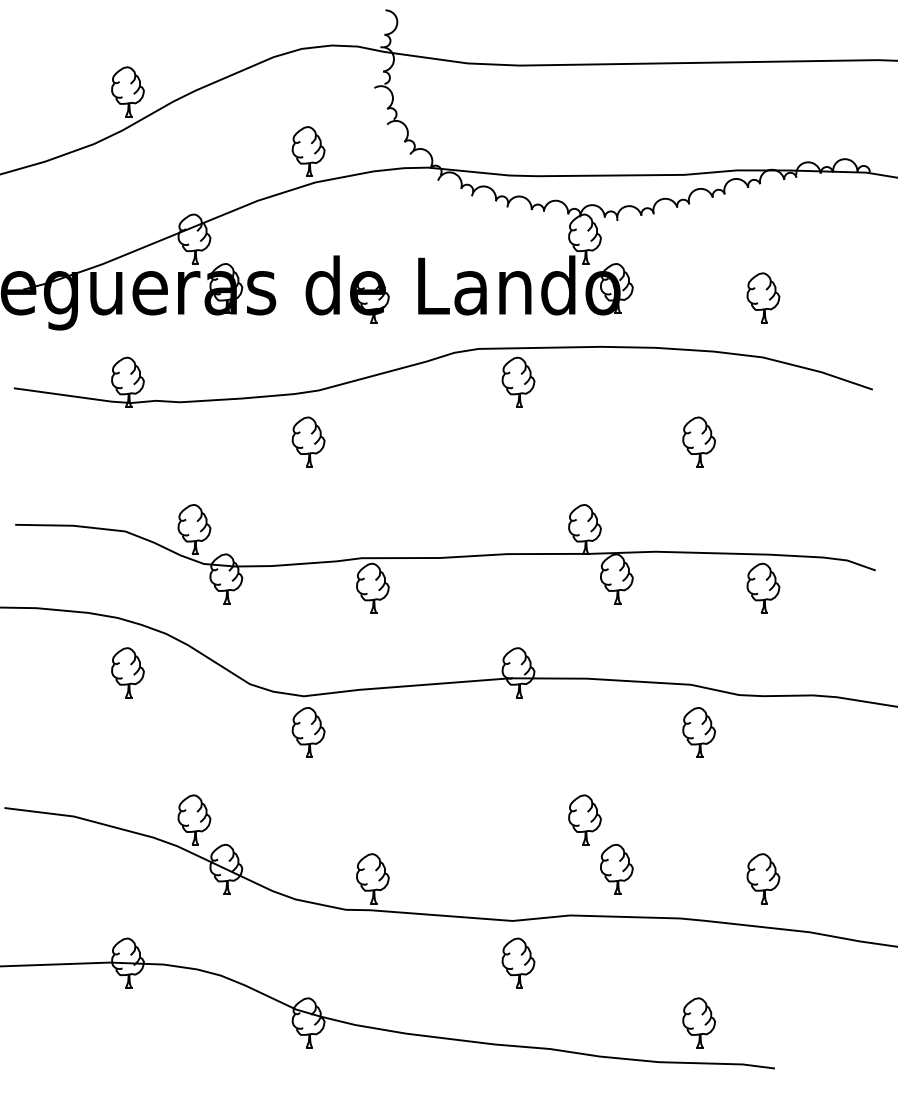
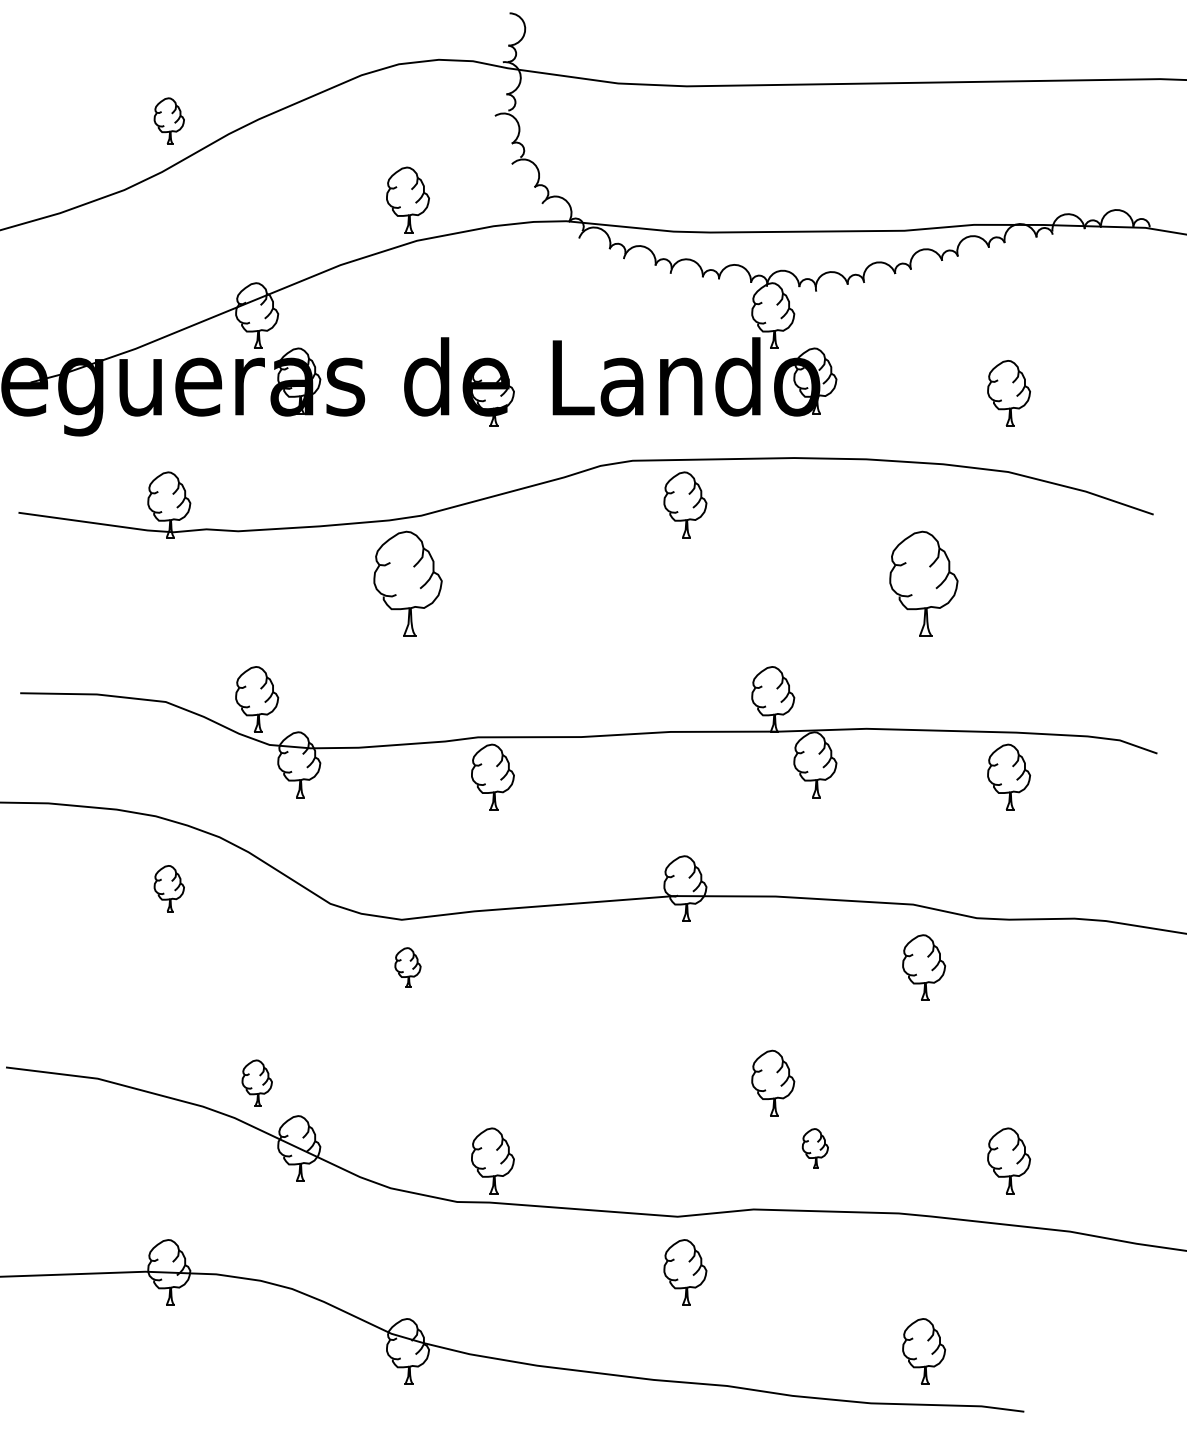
part: (128, 91) -> (169, 120), size x0.7
part: (308, 441) -> (407, 583), size x1.6
part: (699, 441) -> (924, 583), size x1.6
part: (128, 672) -> (169, 888), size x0.7
part: (308, 732) -> (407, 967), size x0.6
part: (194, 819) -> (257, 1082), size x0.7
part: (616, 869) -> (815, 1148), size x0.6

